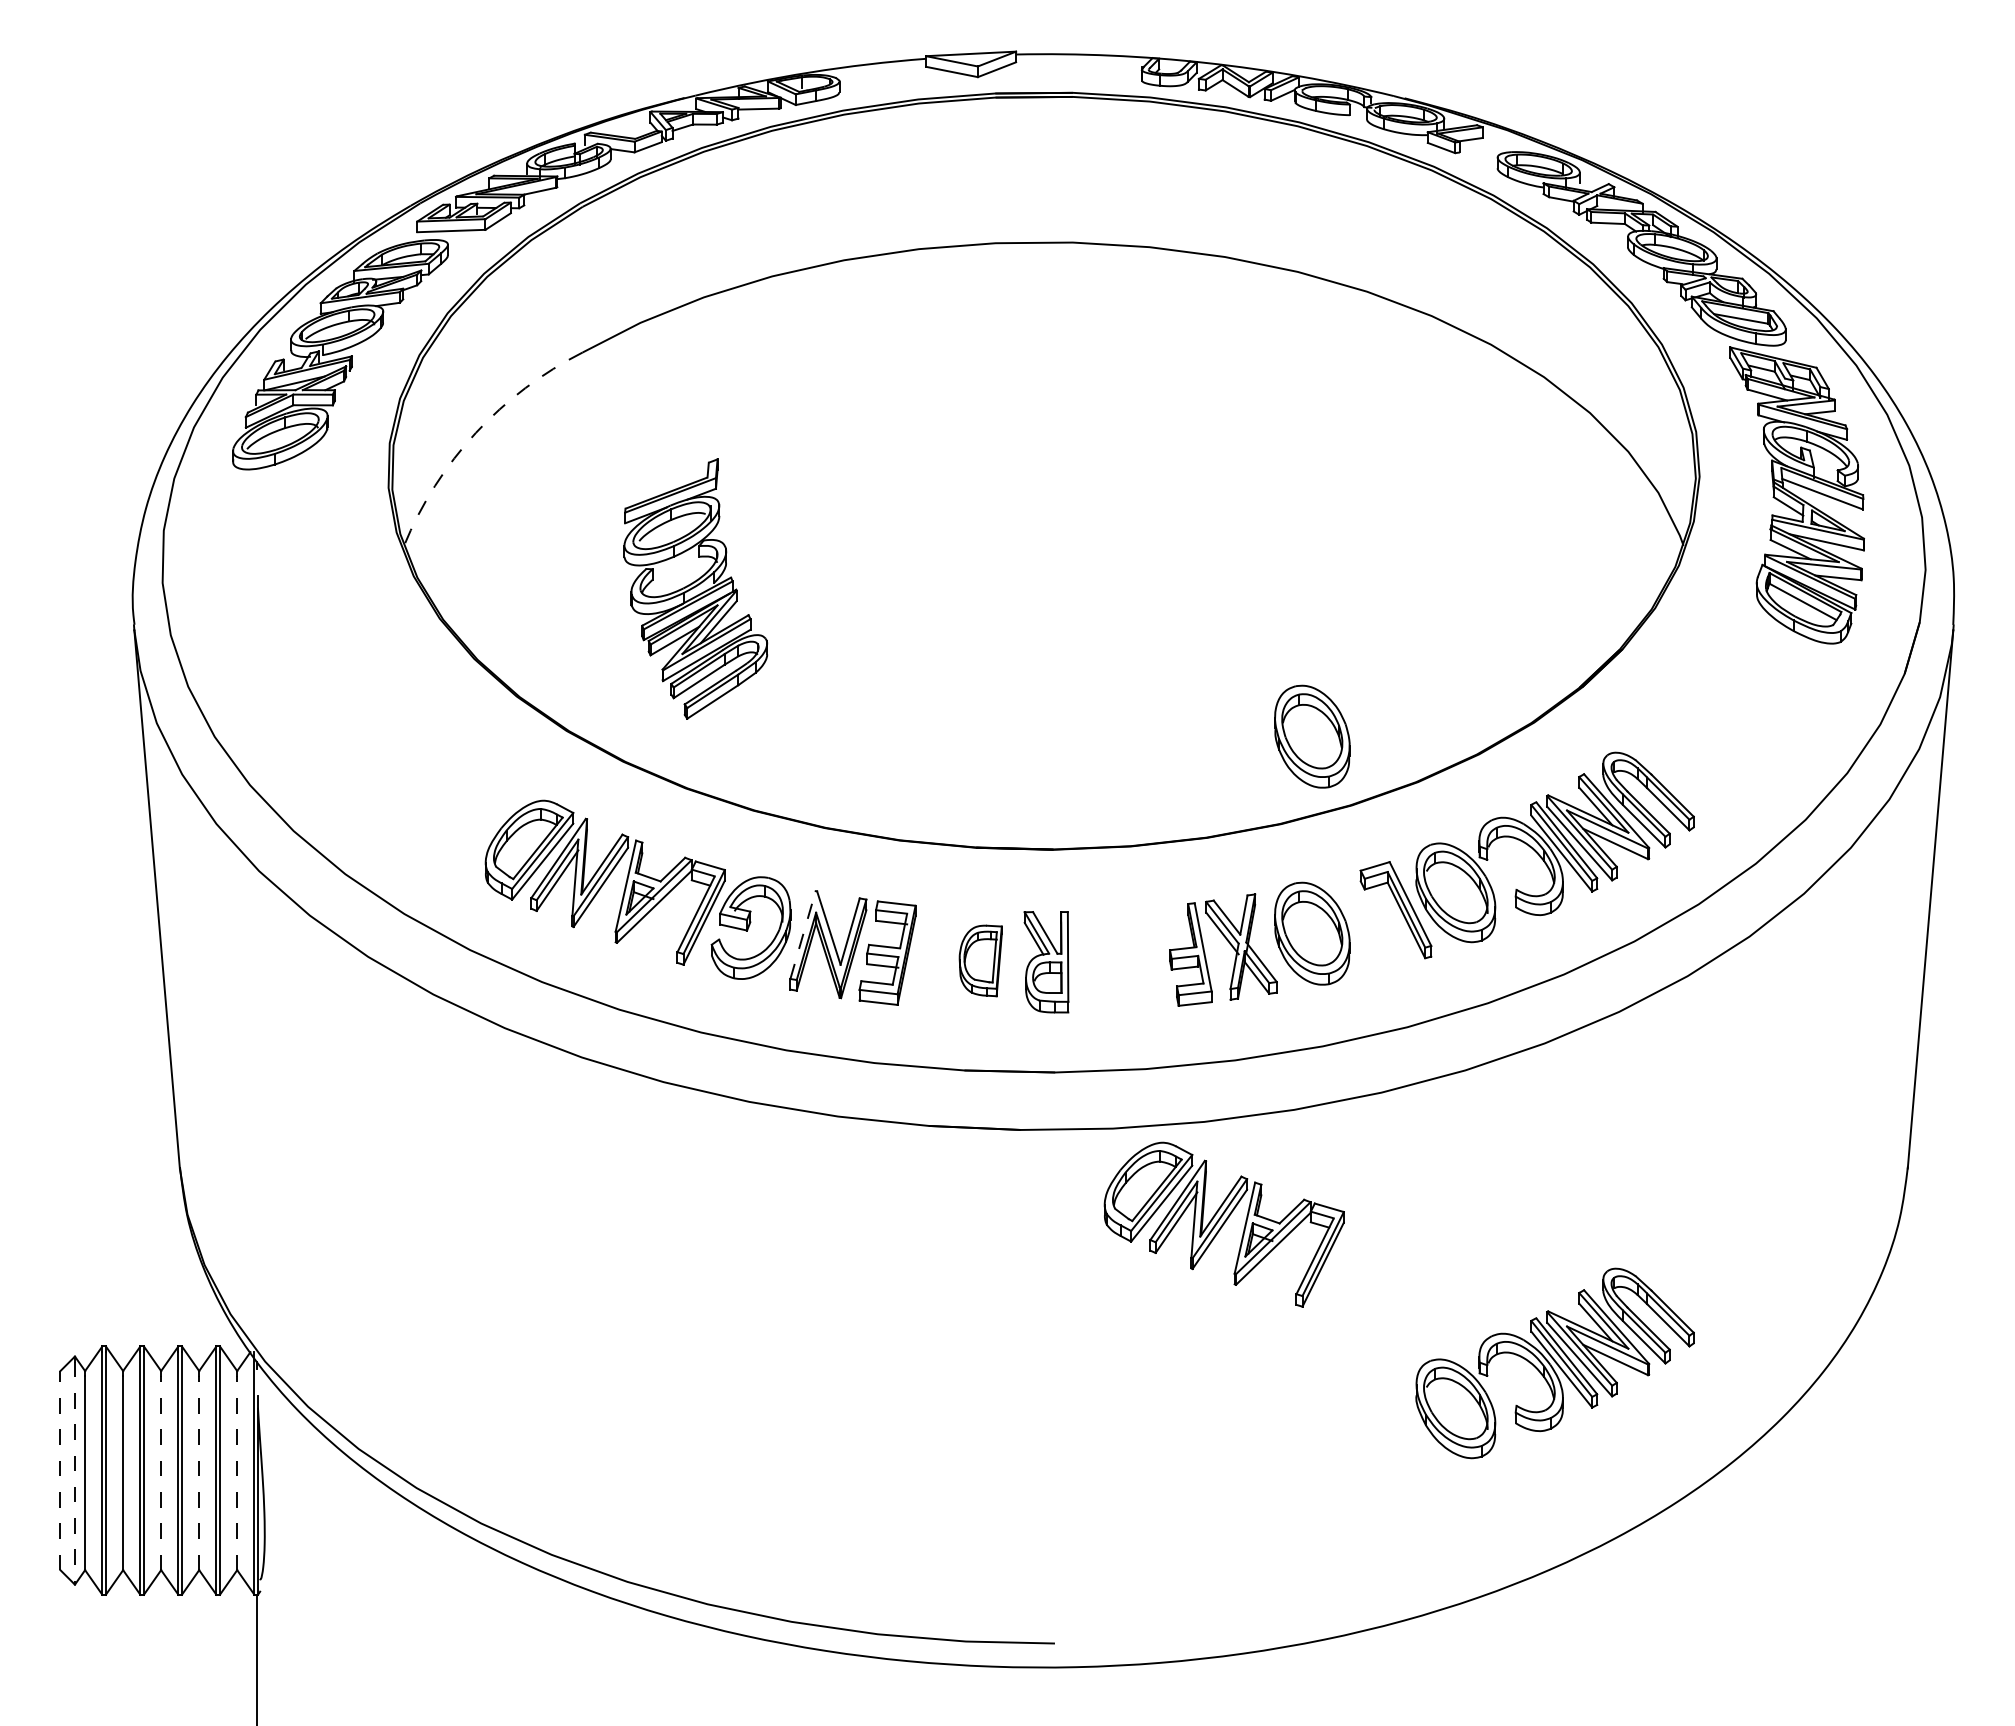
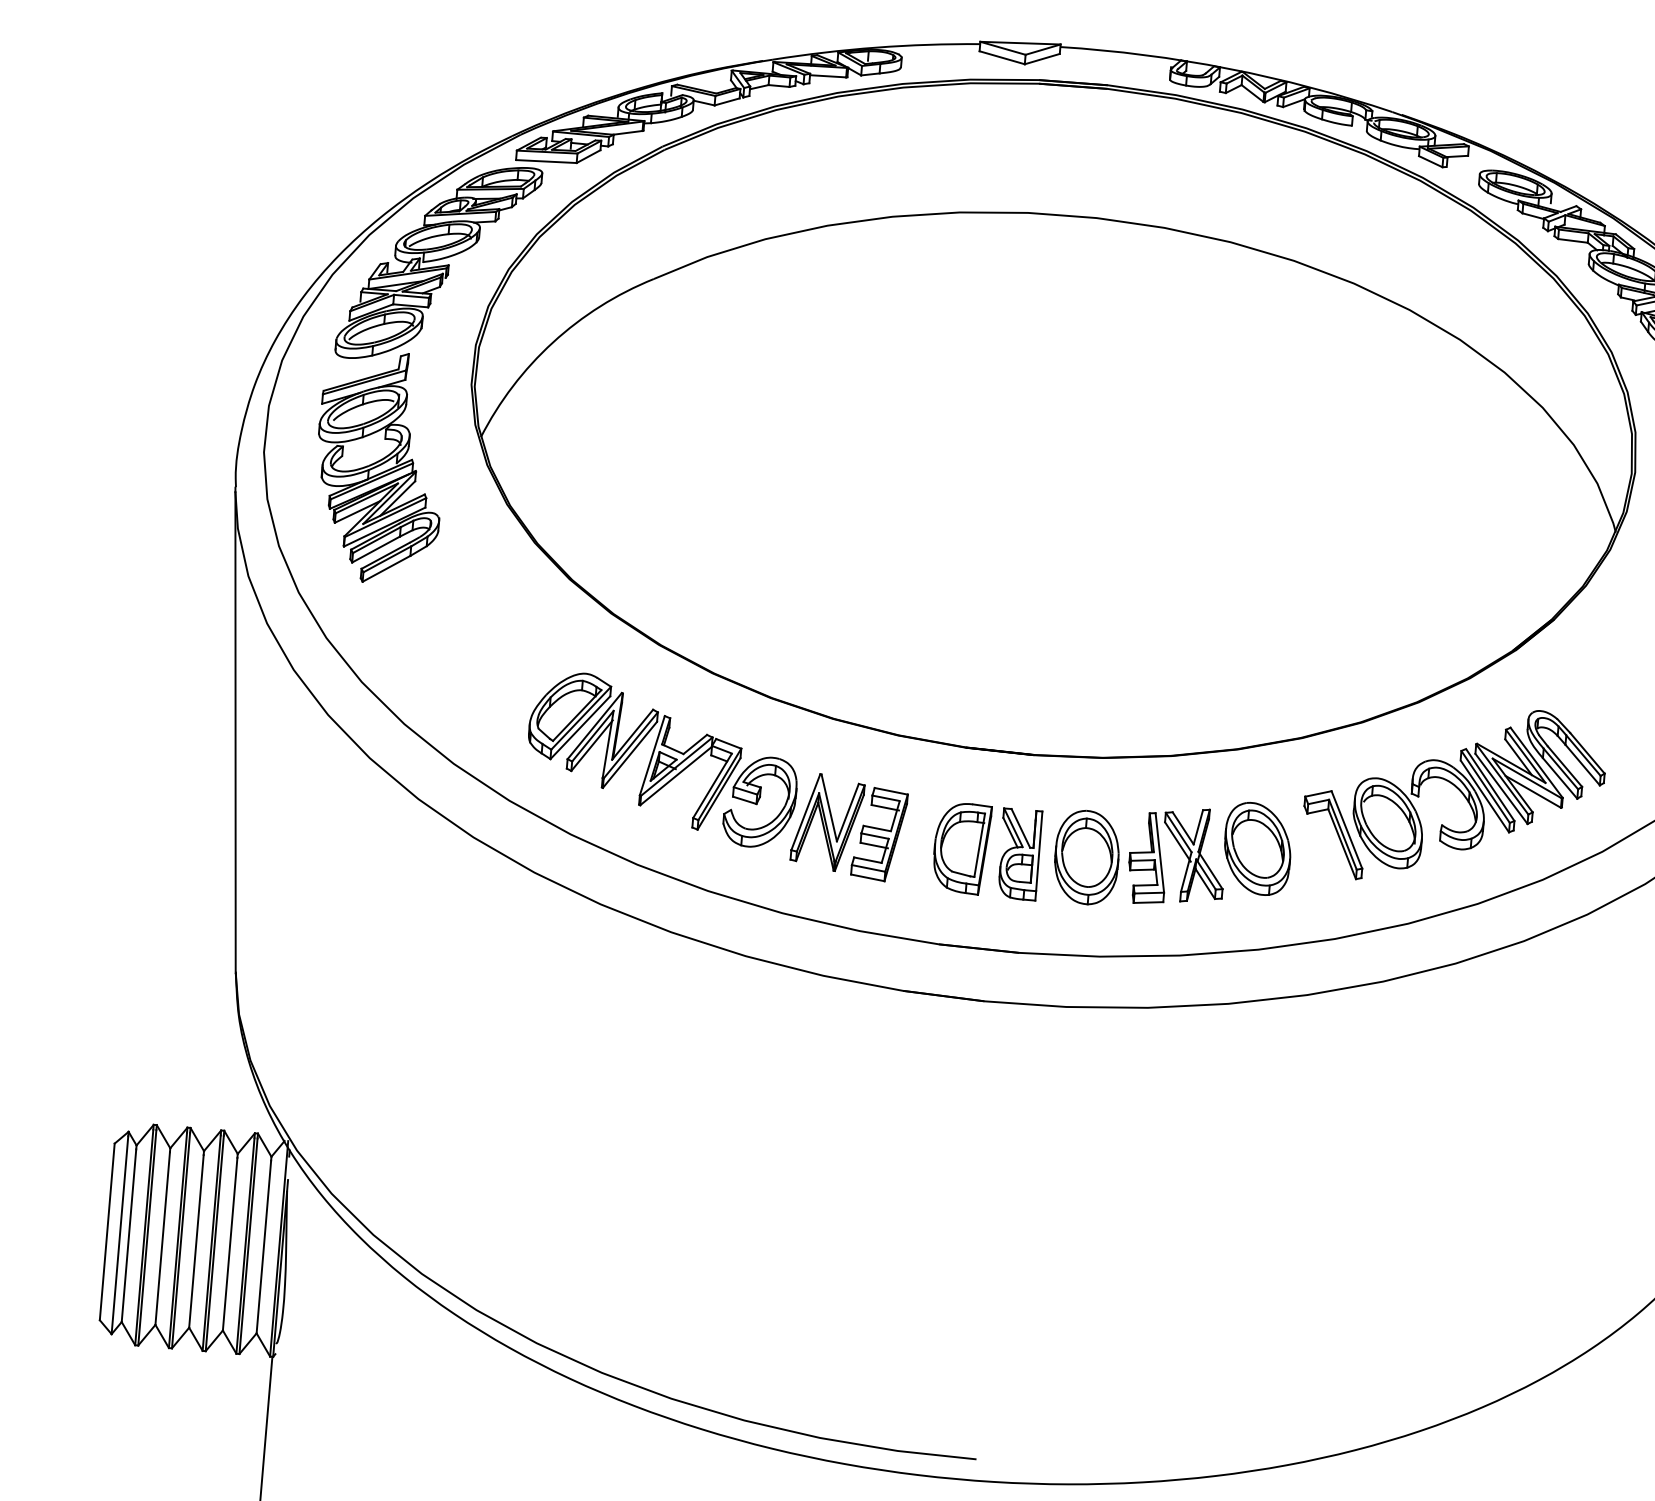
arc: (475, 432) -> (552, 342), dashed -> solid
part: (695, 588) -> (379, 466), moved
part: (1312, 736) -> (1272, 674), removed
line: (803, 935) -> (806, 812), dashed -> solid
part: (1121, 959) -> (1086, 857), added
part: (980, 960) -> (961, 847), size x1.43
part: (1223, 1224) -> (1157, 1100), removed
part: (1554, 1363) -> (1440, 1248), removed
line: (60, 1470) -> (107, 1231), dashed -> solid
line: (161, 1472) -> (196, 1241), dashed -> solid
line: (199, 1472) -> (230, 1243), dashed -> solid
line: (237, 1472) -> (264, 1246), dashed -> solid
line: (74, 1473) -> (119, 1235), dashed -> solid

